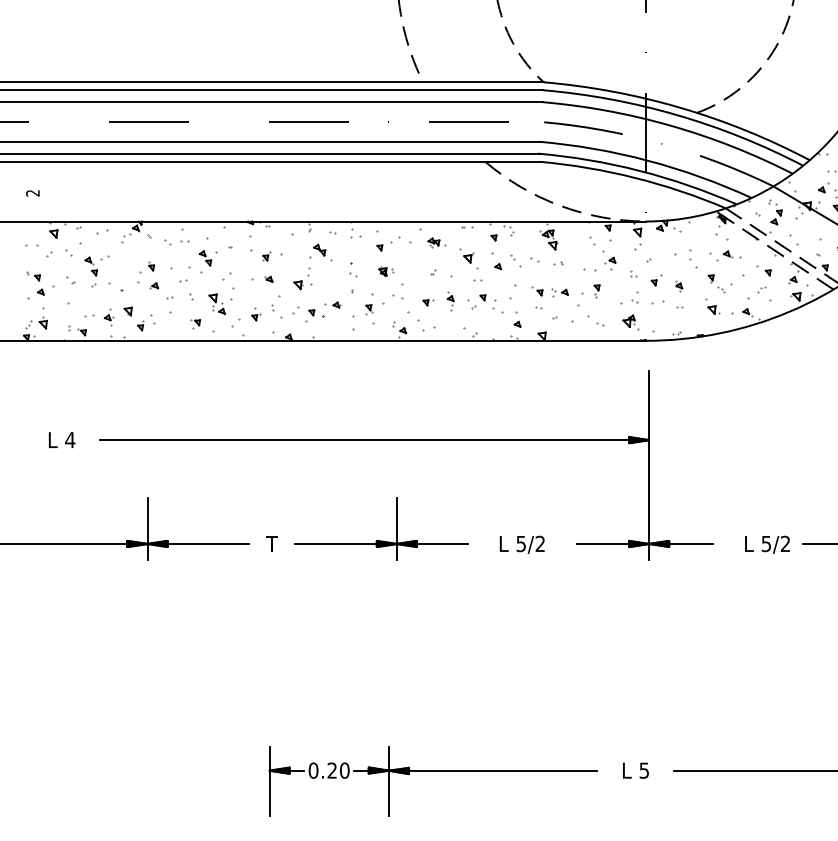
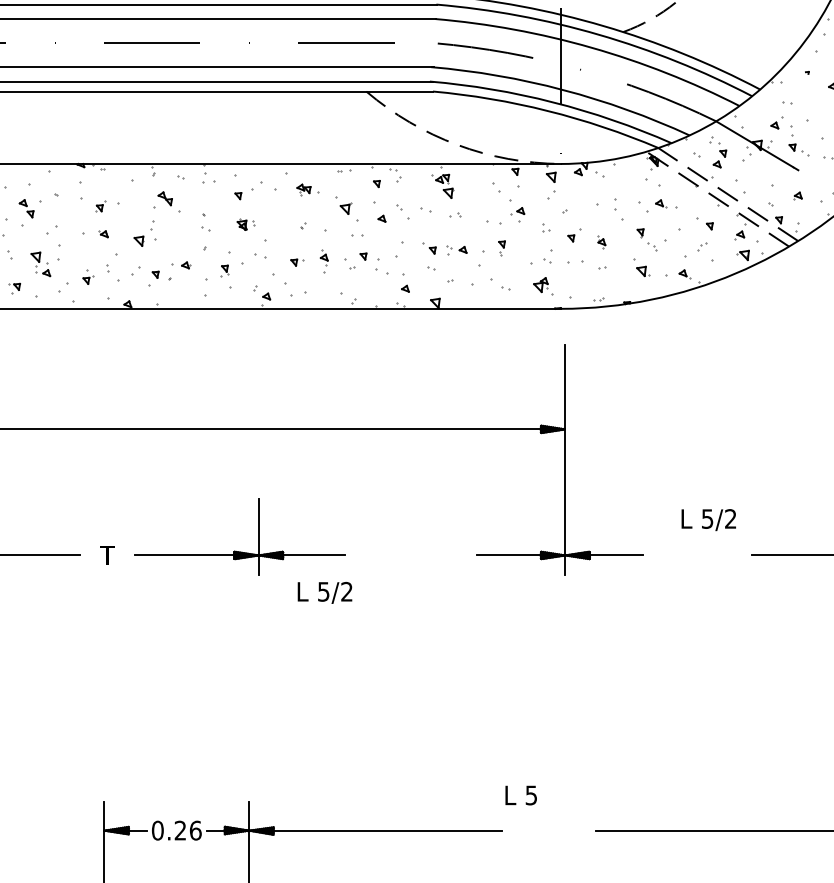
text: (521, 544) -> (324, 592), moved
text: (767, 544) -> (708, 519), moved
text: (344, 770) -> (195, 830), 0.20 -> 0.26
text: (635, 770) -> (520, 795), moved

